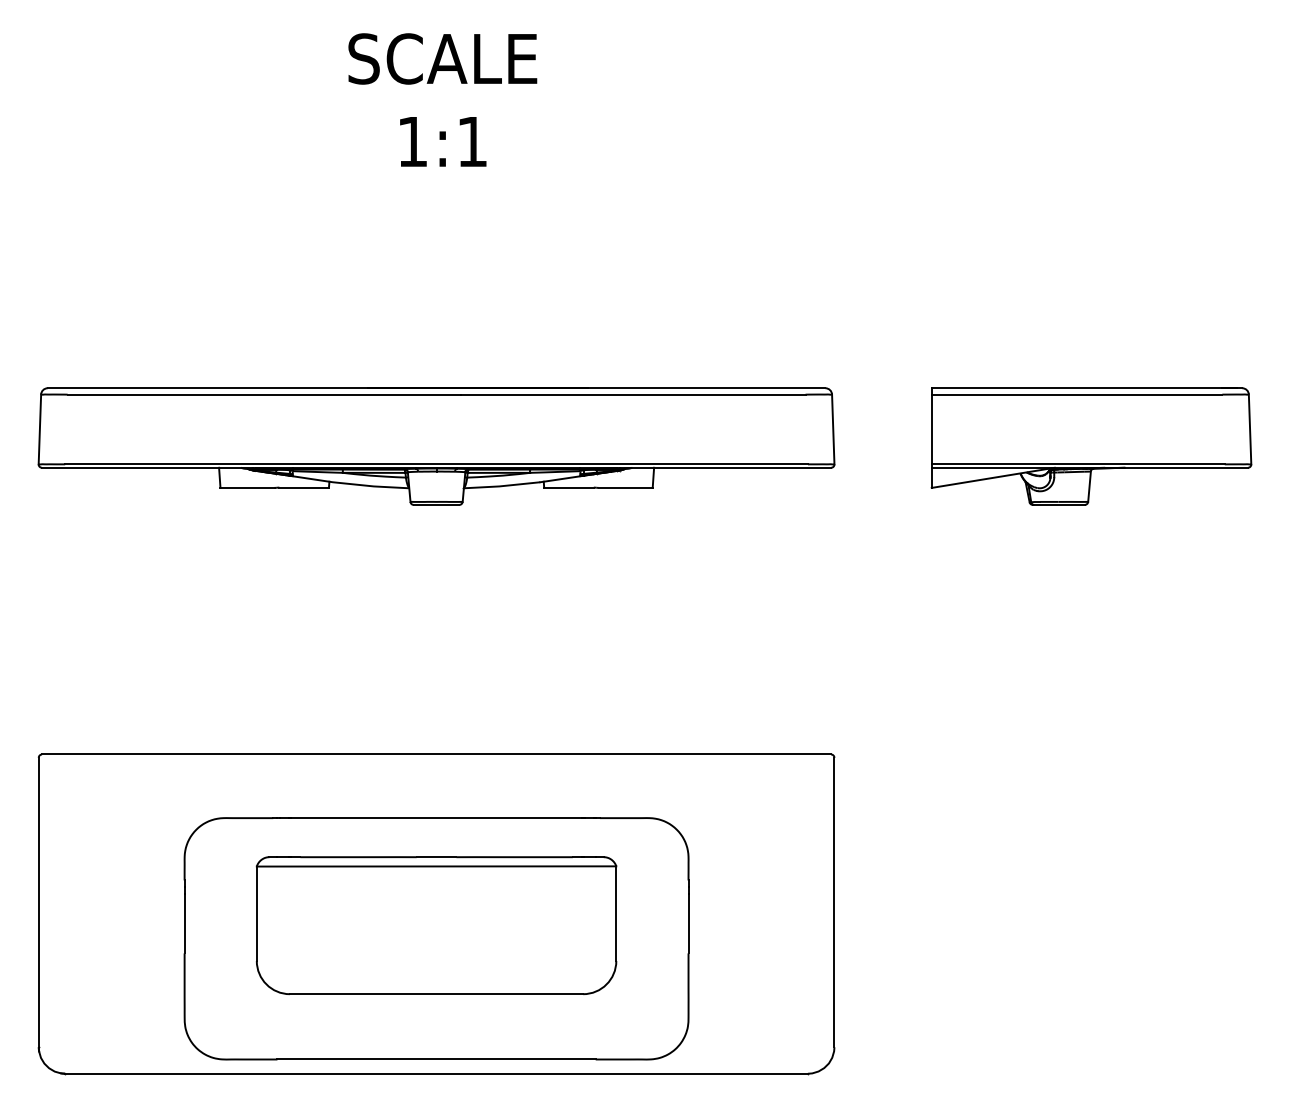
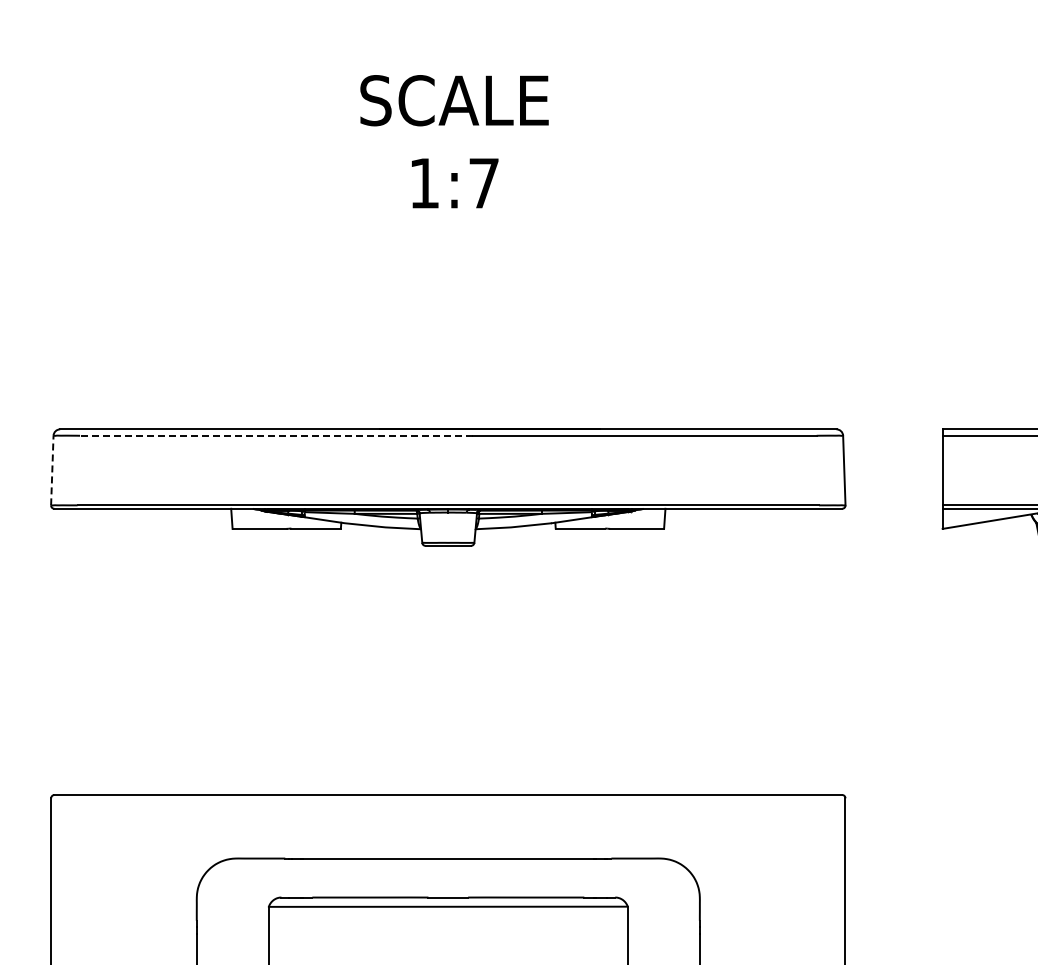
text: (472, 141) -> (484, 183), 1:1 -> 1:7
line: (264, 394) -> (276, 435), solid -> dashed
line: (39, 429) -> (51, 470), solid -> dashed

